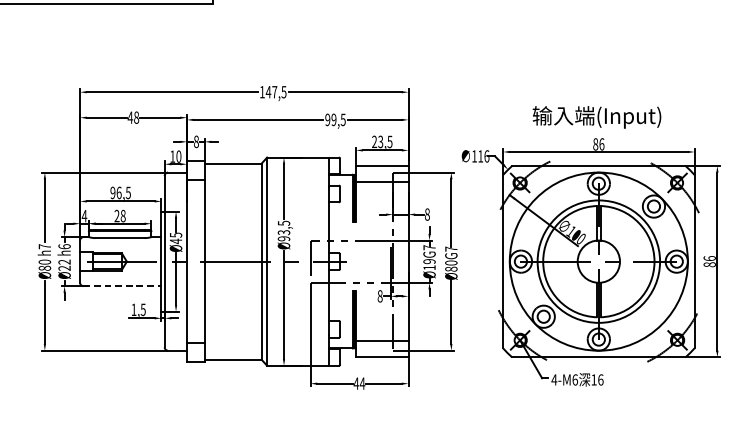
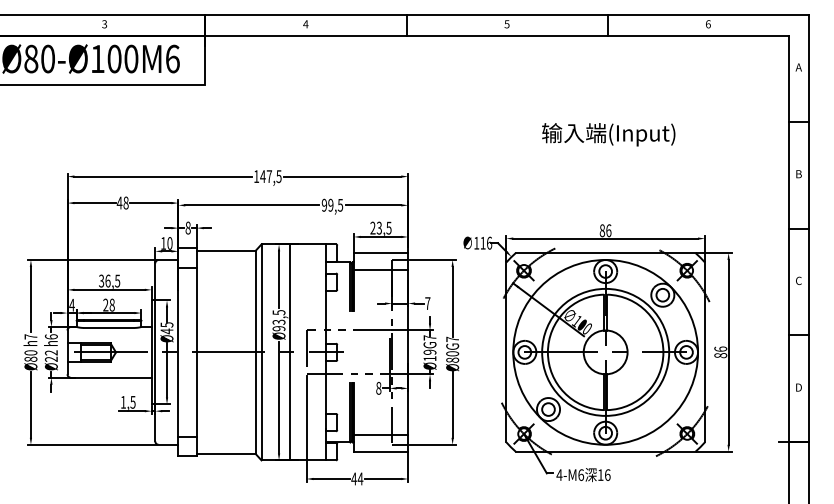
text: (596, 117) -> (608, 134), moved
text: (112, 193) -> (101, 281), 96,5 -> 36,5
text: (427, 214) -> (427, 303), 8 -> 7
line: (295, 261) -> (290, 352), added
line: (122, 285) -> (111, 377), dashed -> solid

